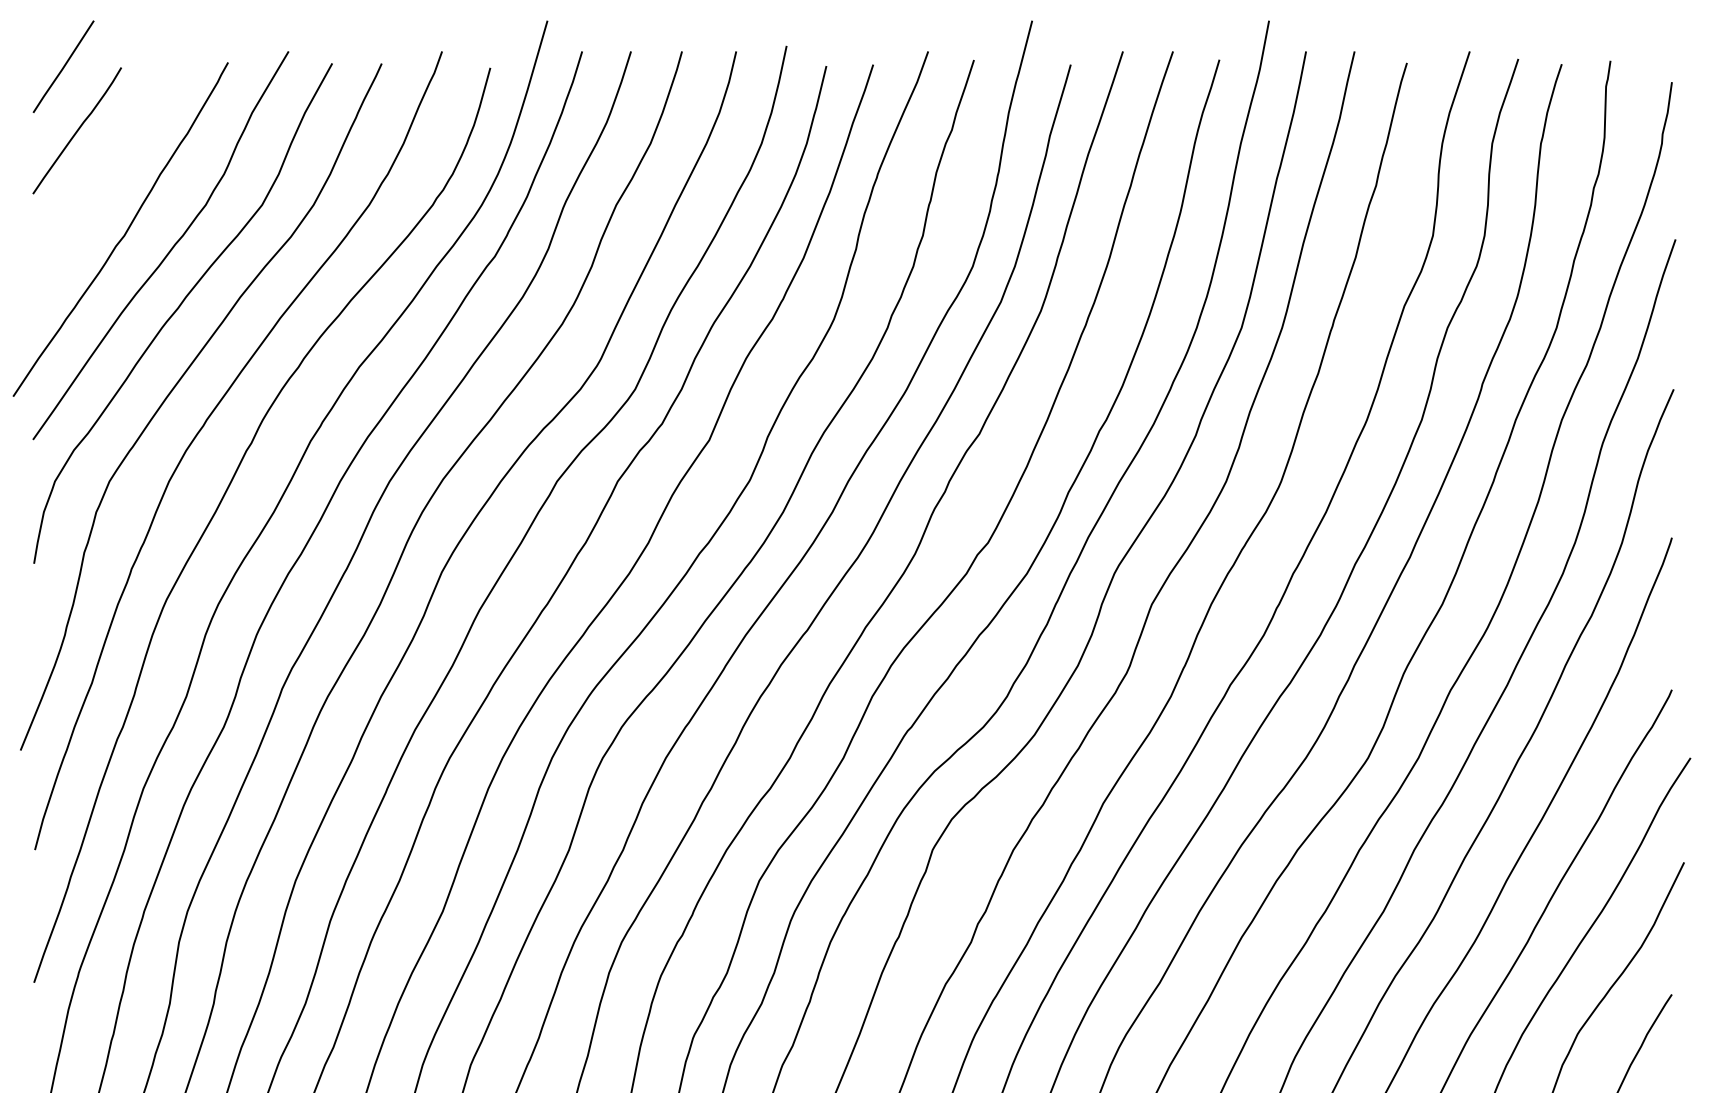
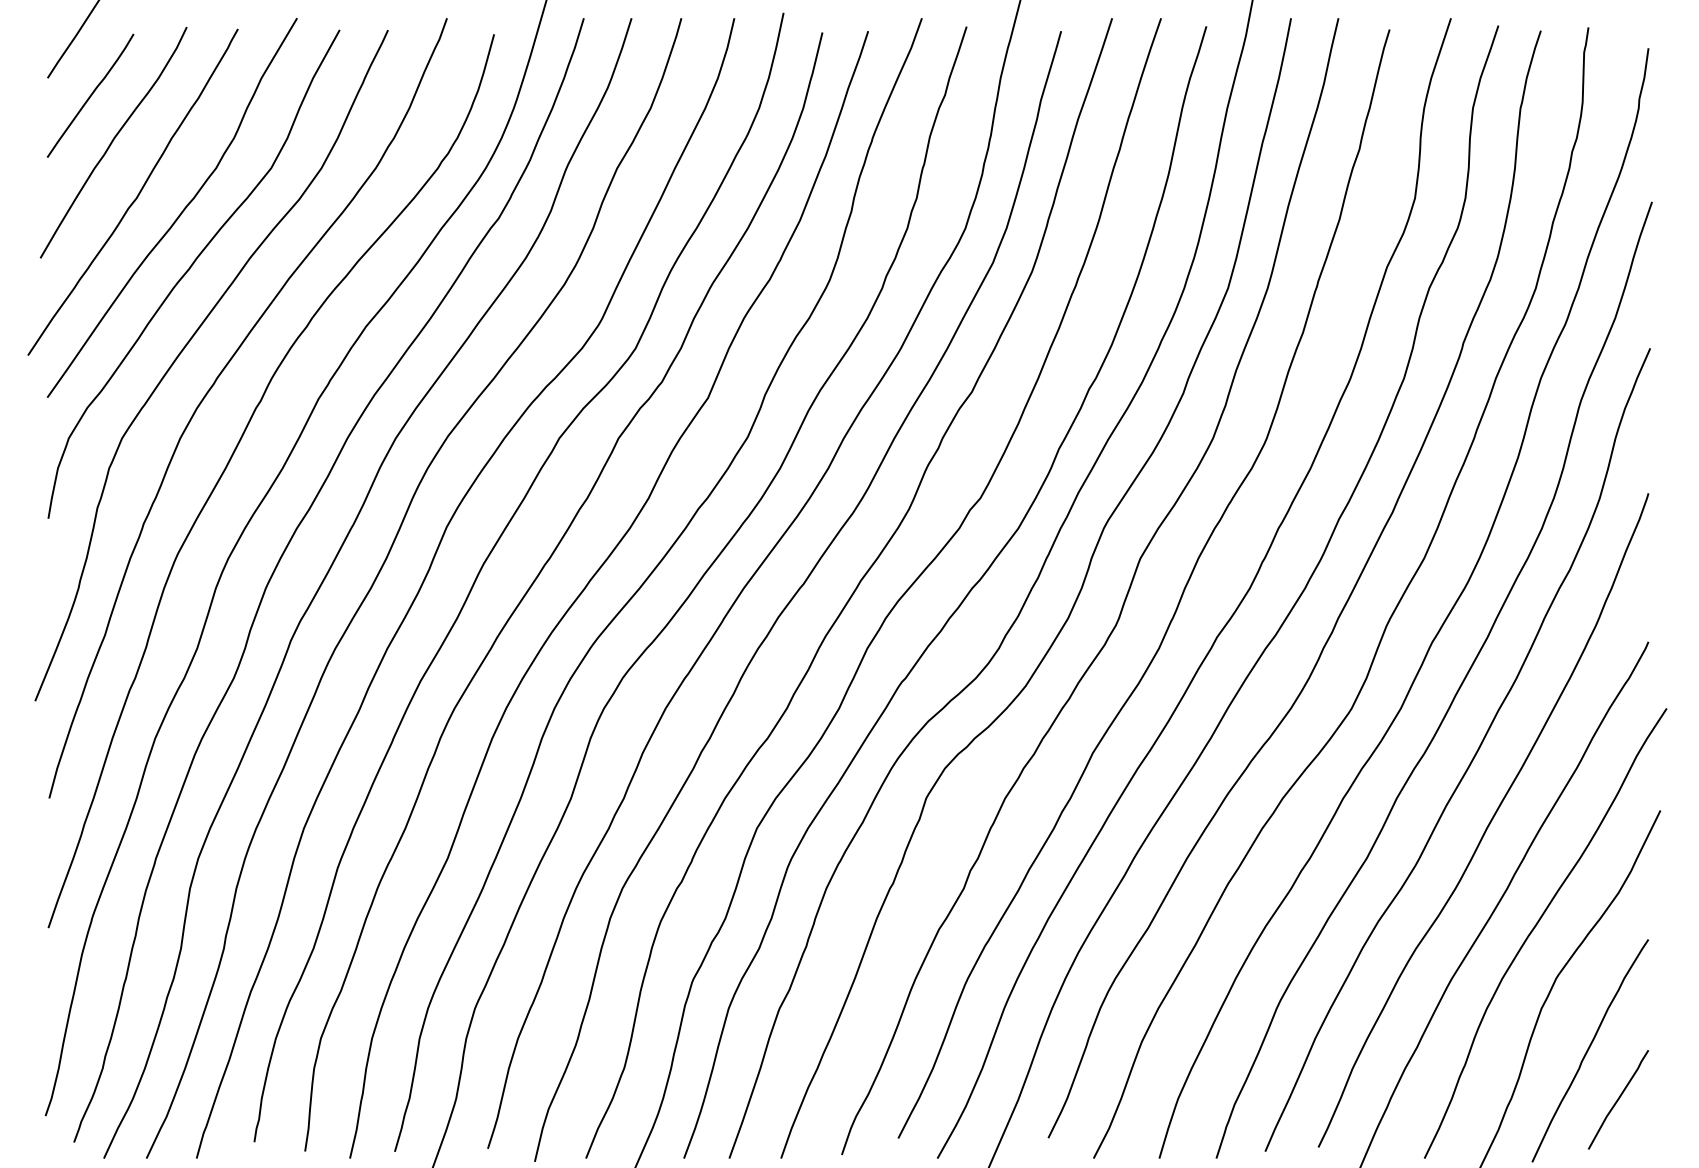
curve: (100, 177) -> (113, 141), added

